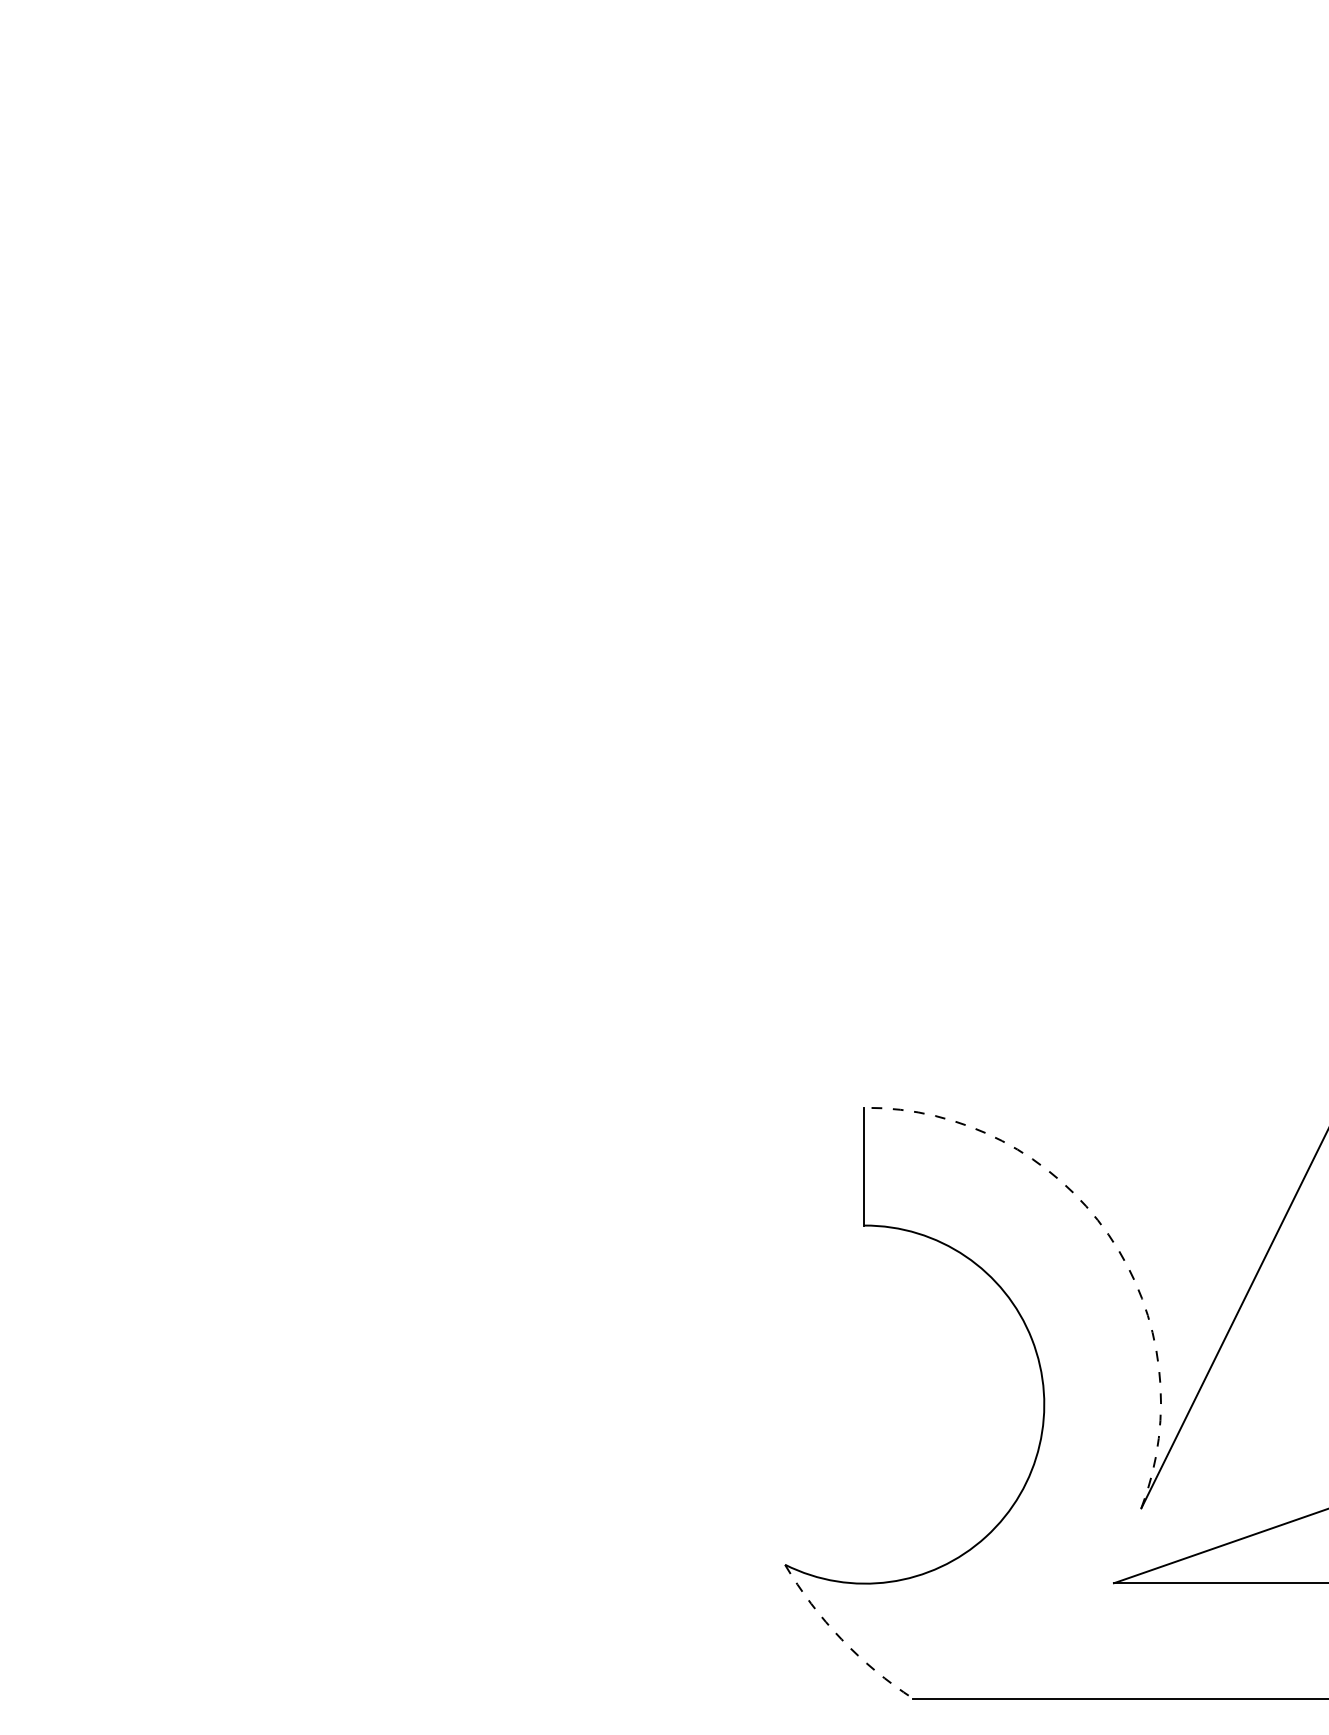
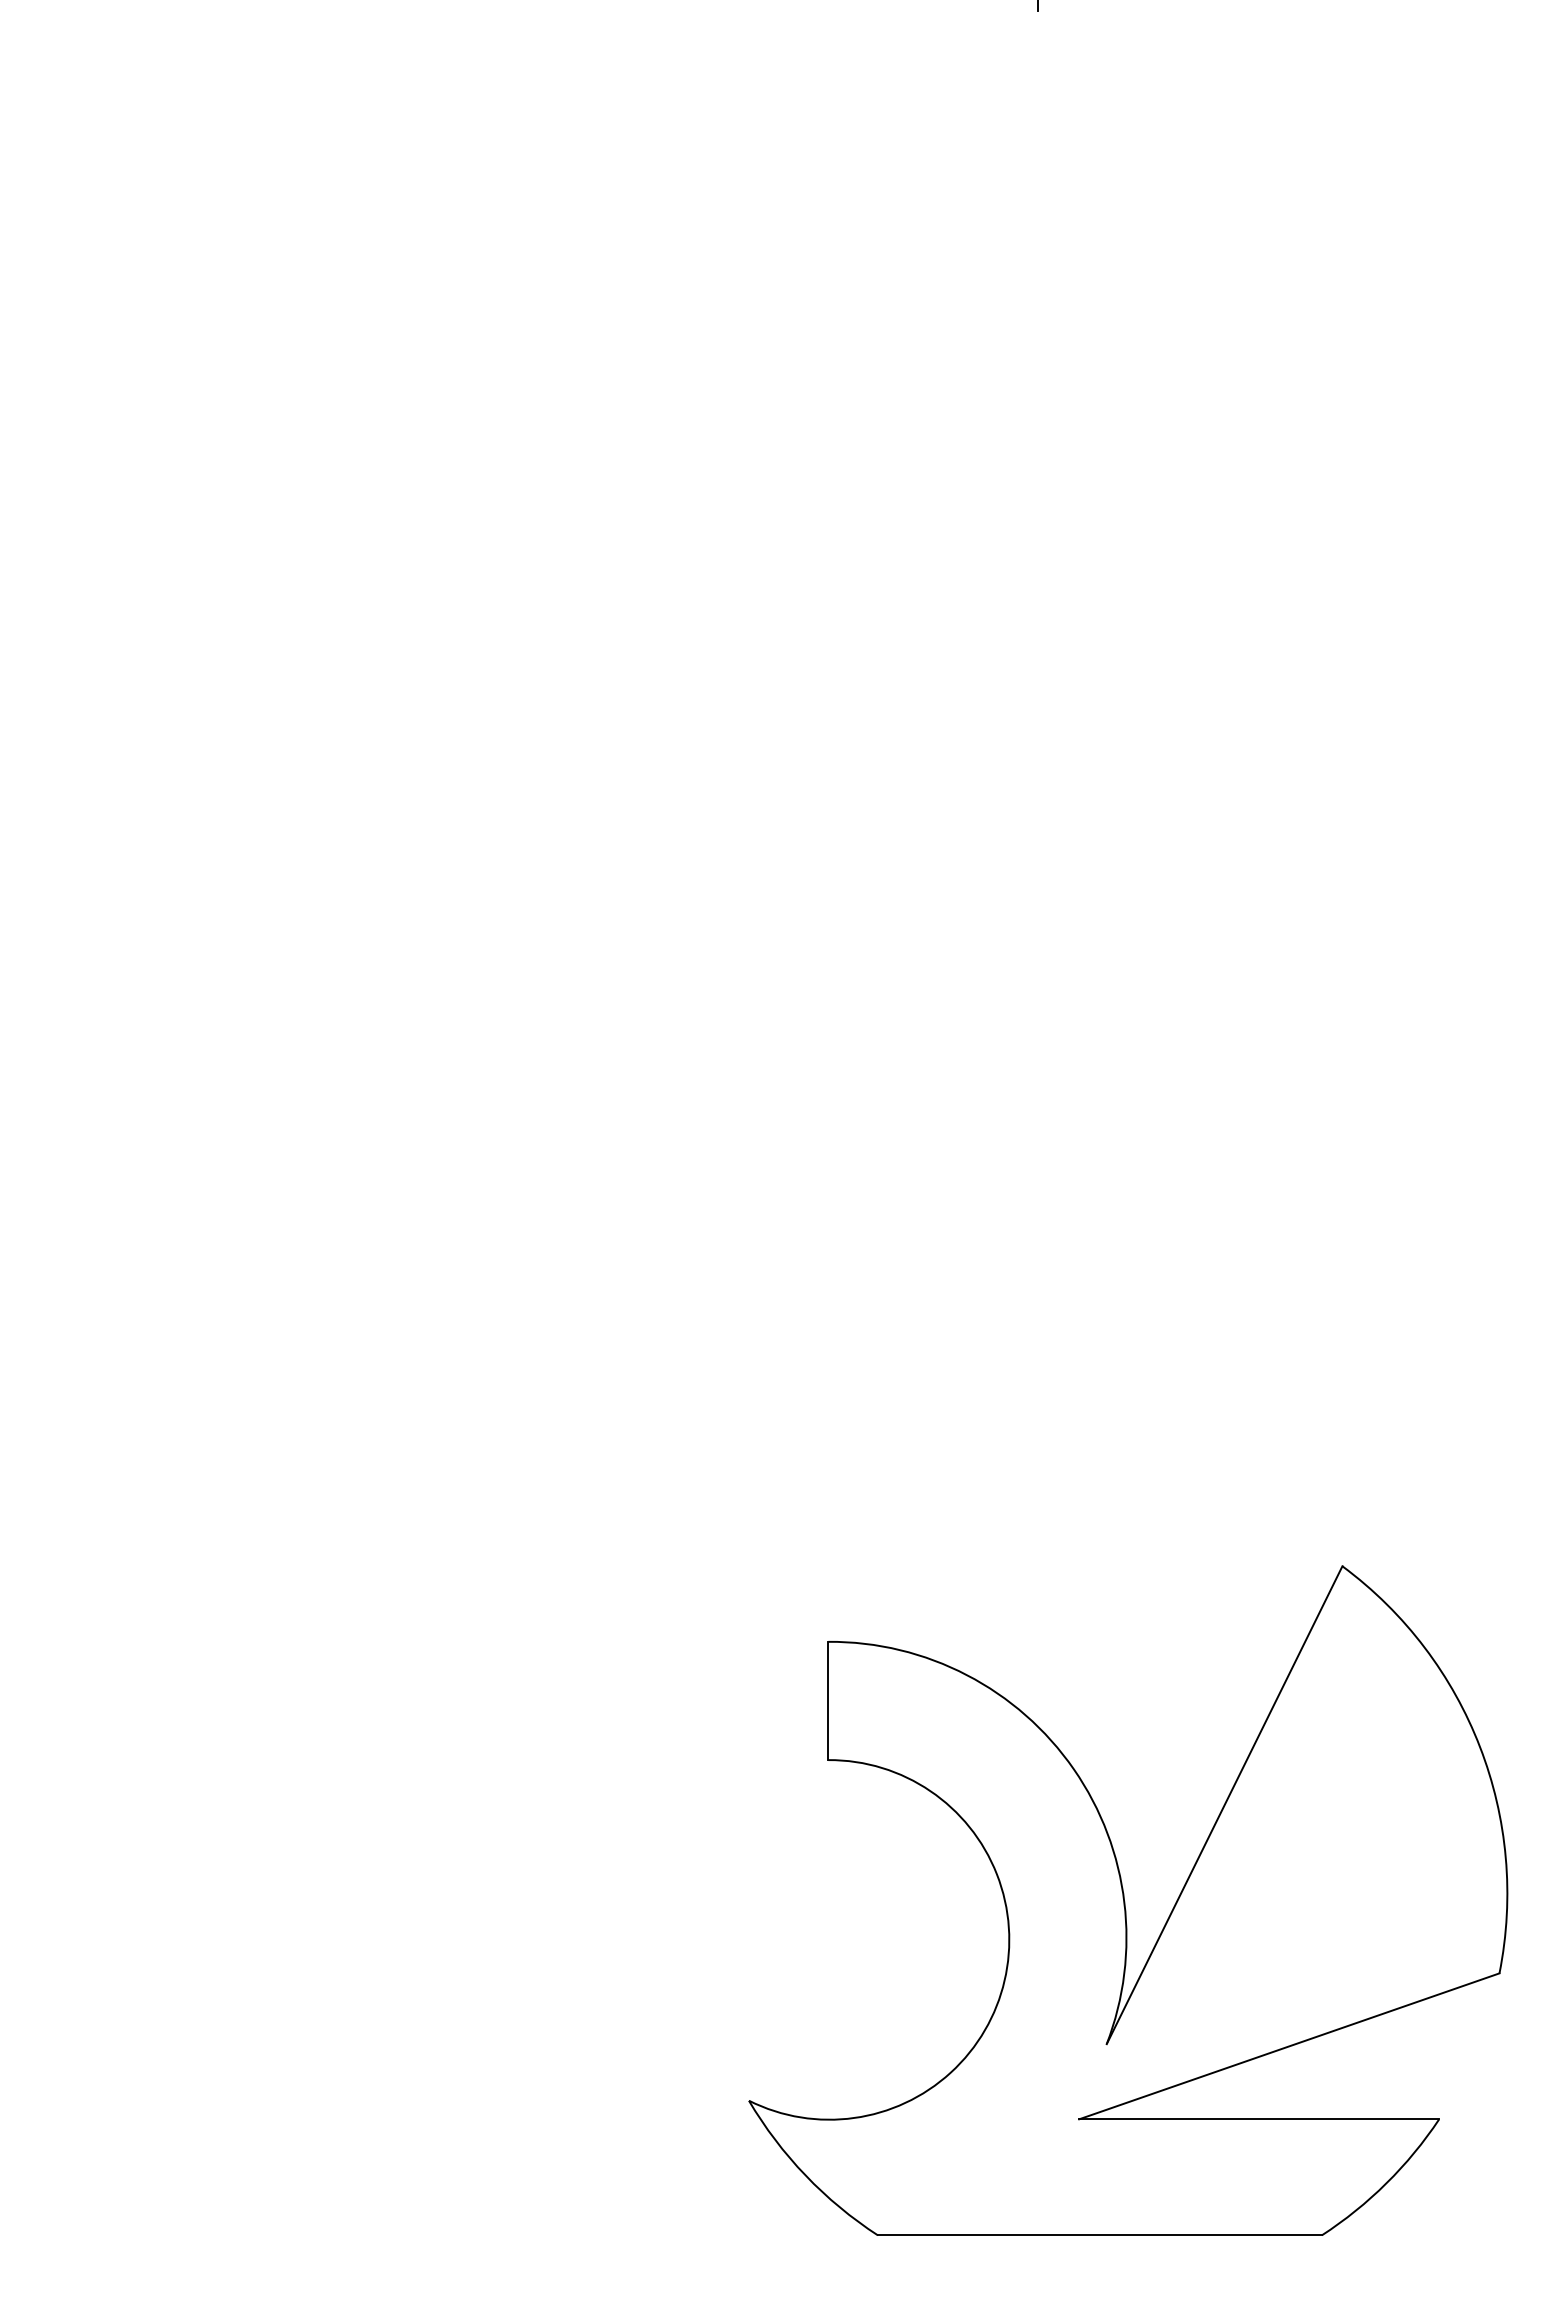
arc: (1108, 1234) -> (1073, 1769), dashed -> solid
arc: (841, 1639) -> (805, 2175), dashed -> solid

